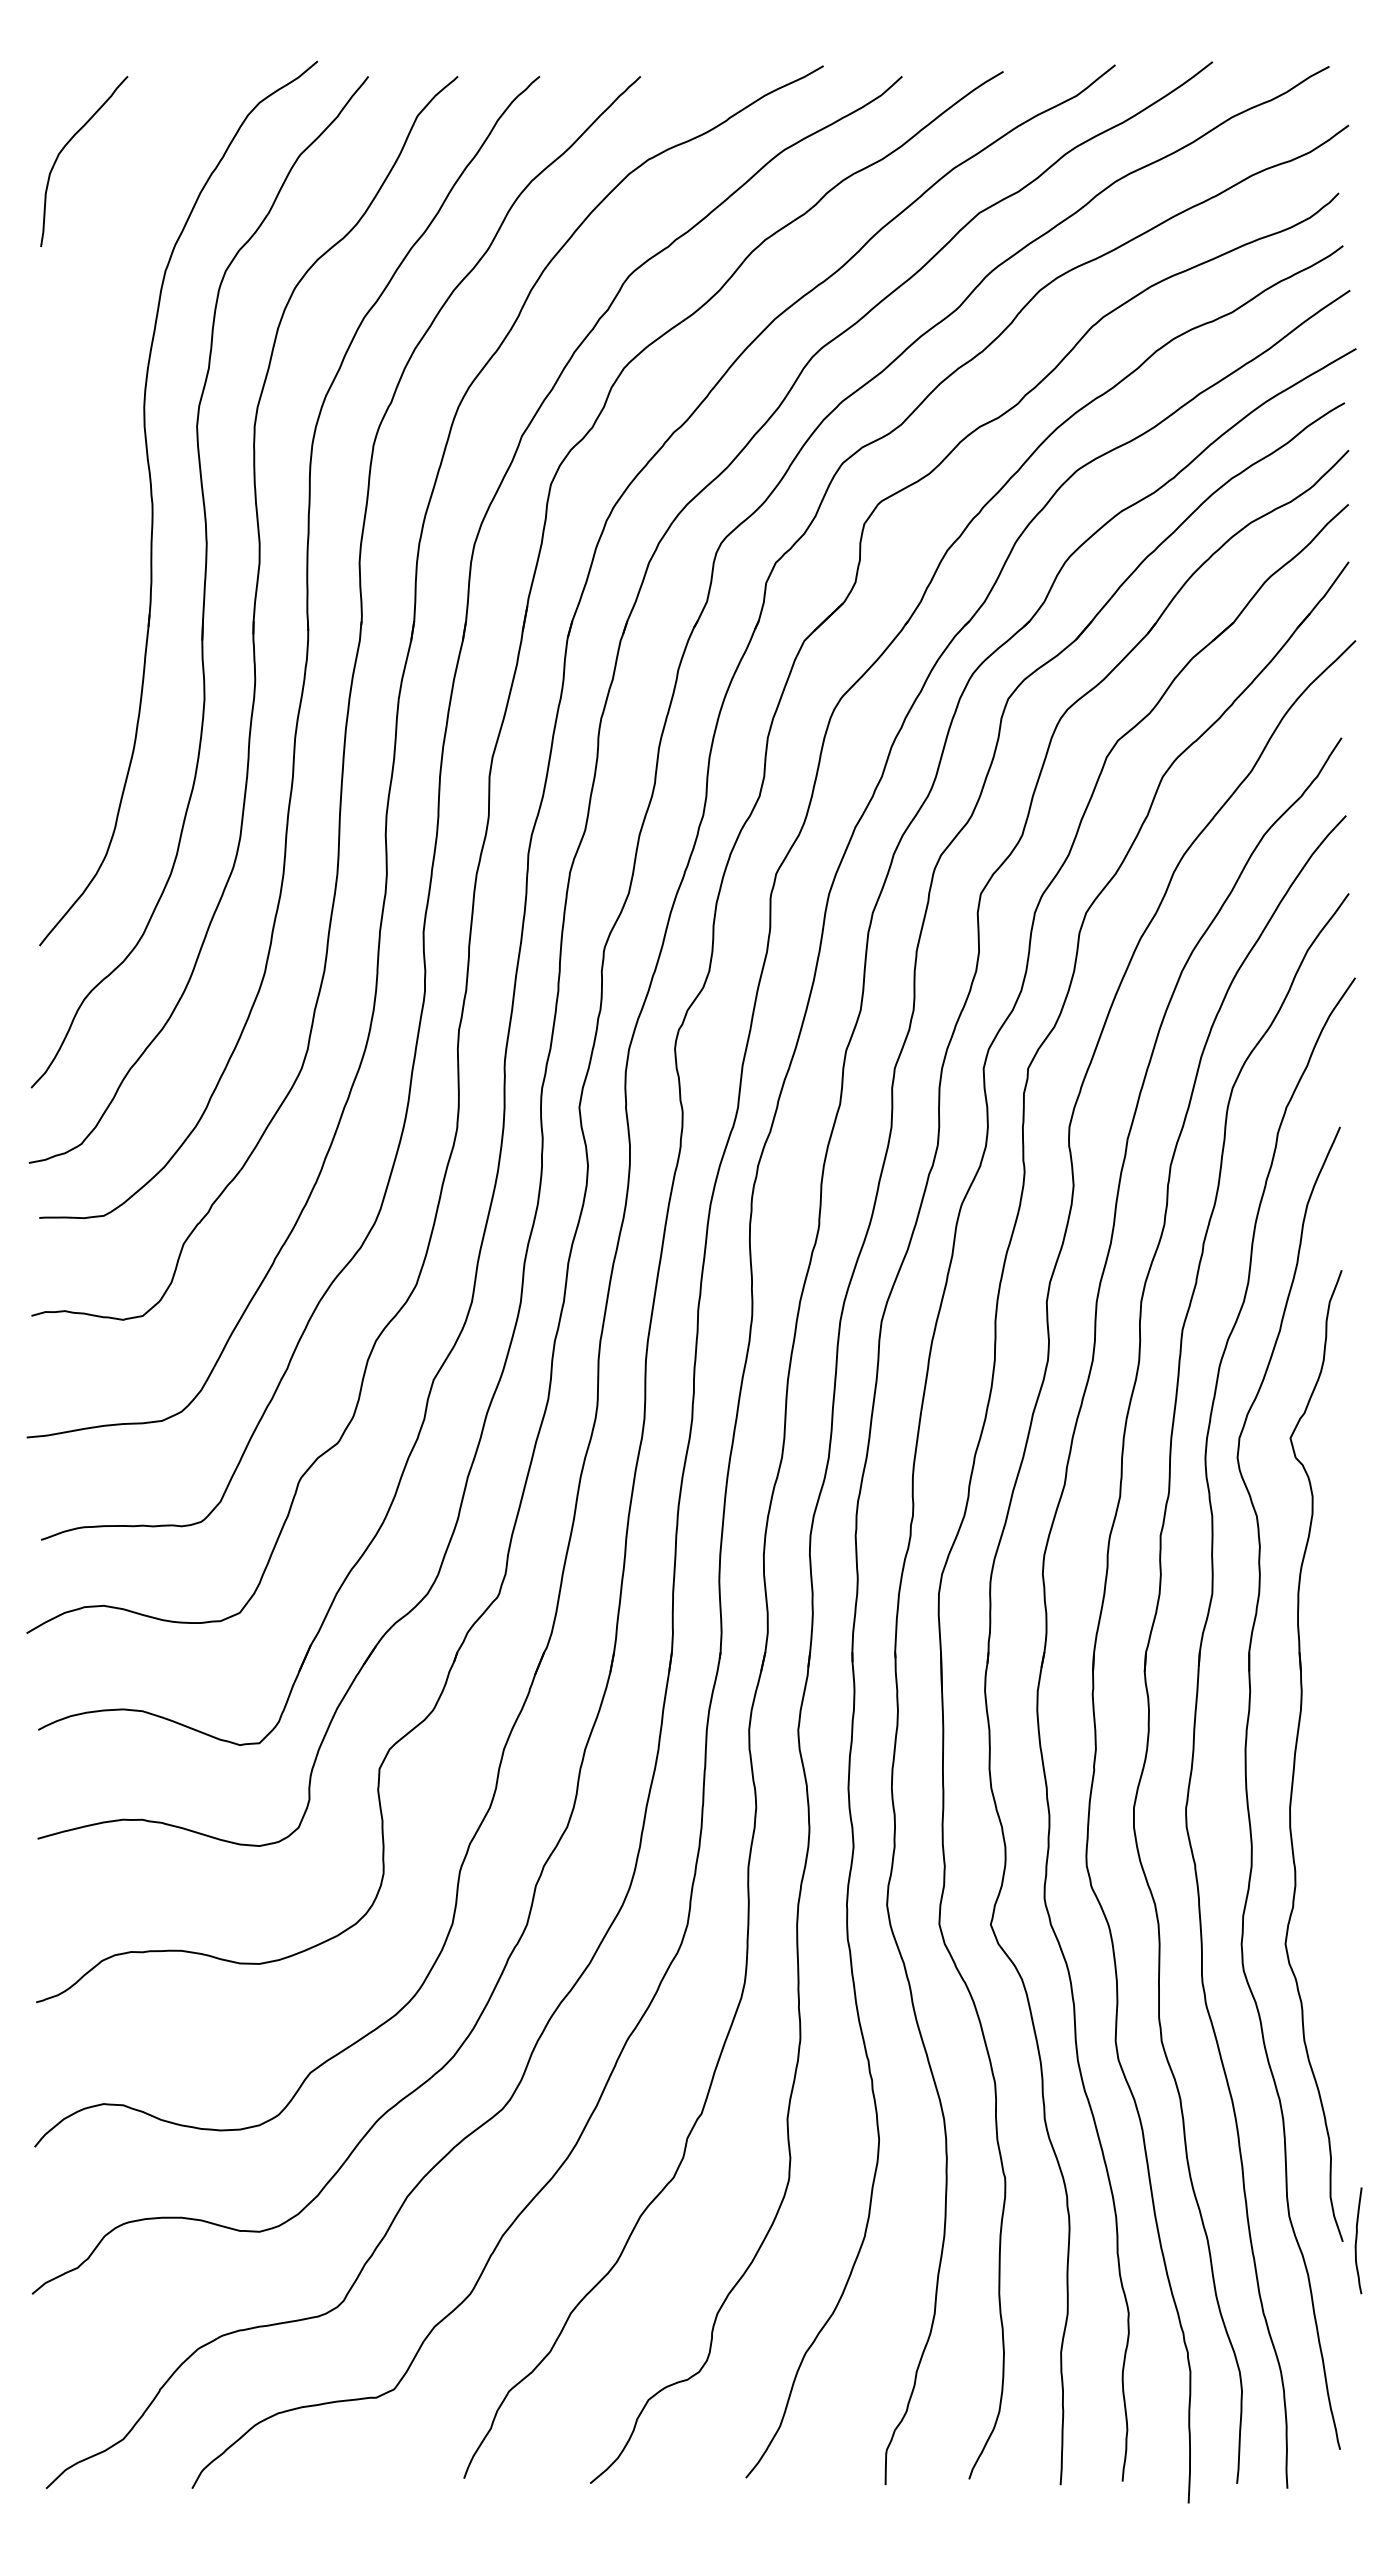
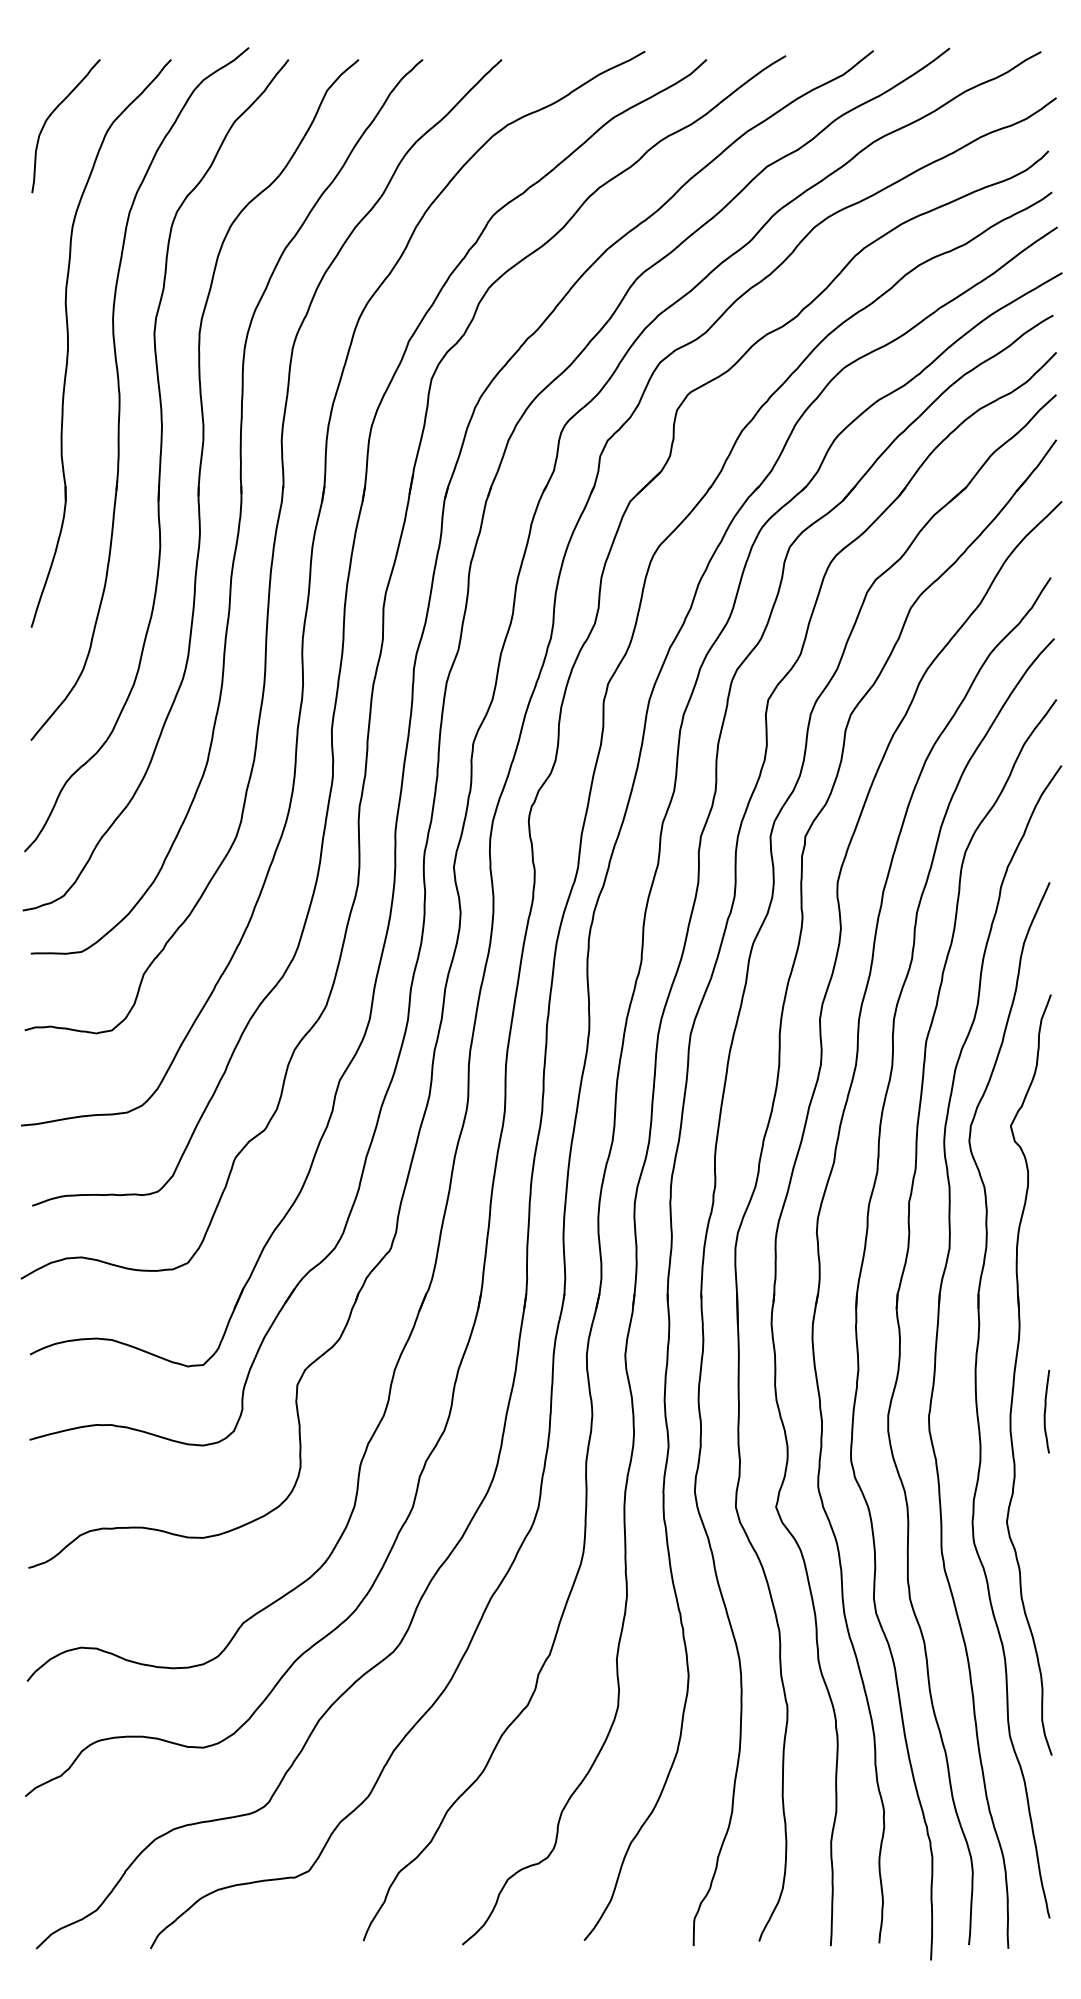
part: (87, 438) -> (68, 343), added
curve: (1357, 2239) -> (1046, 1410), moved

